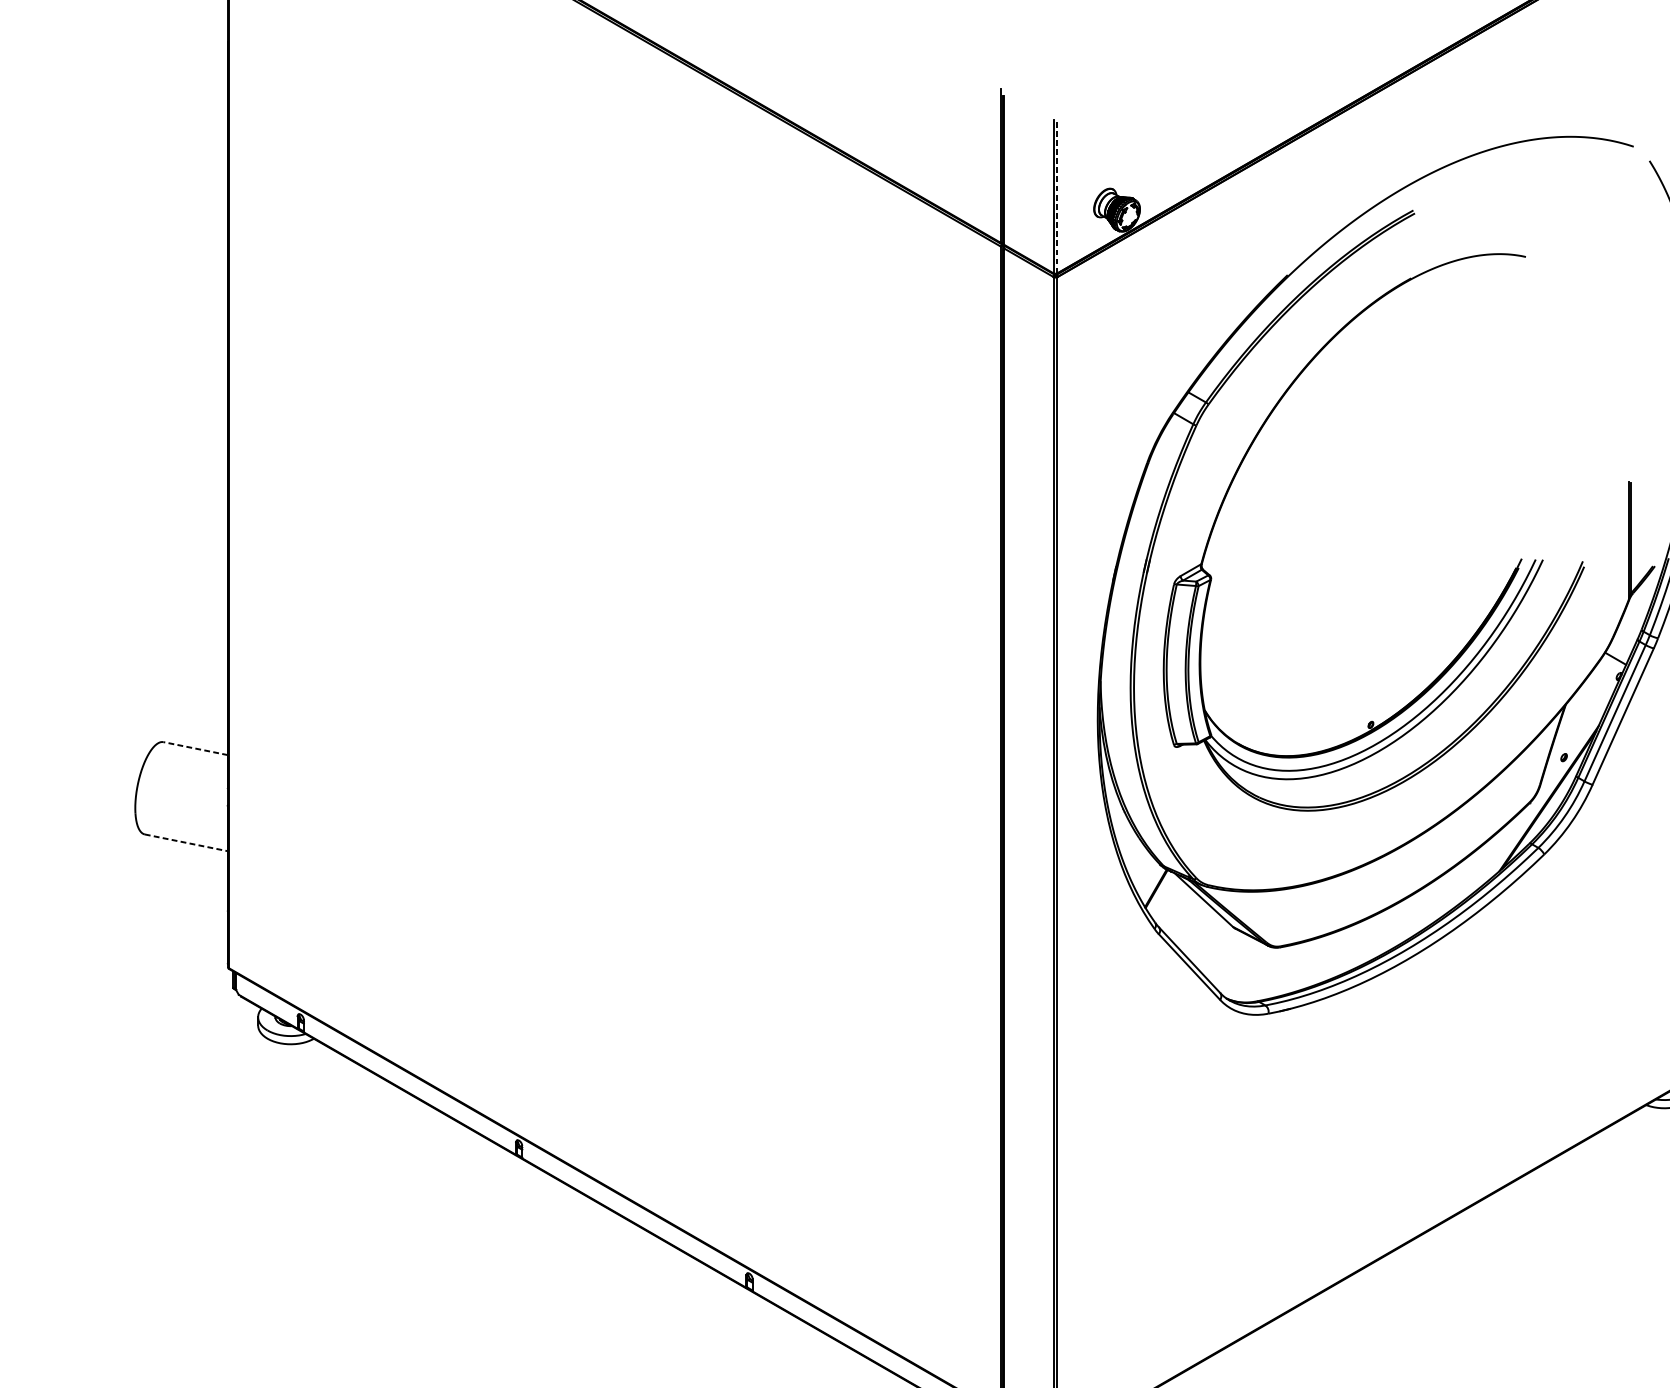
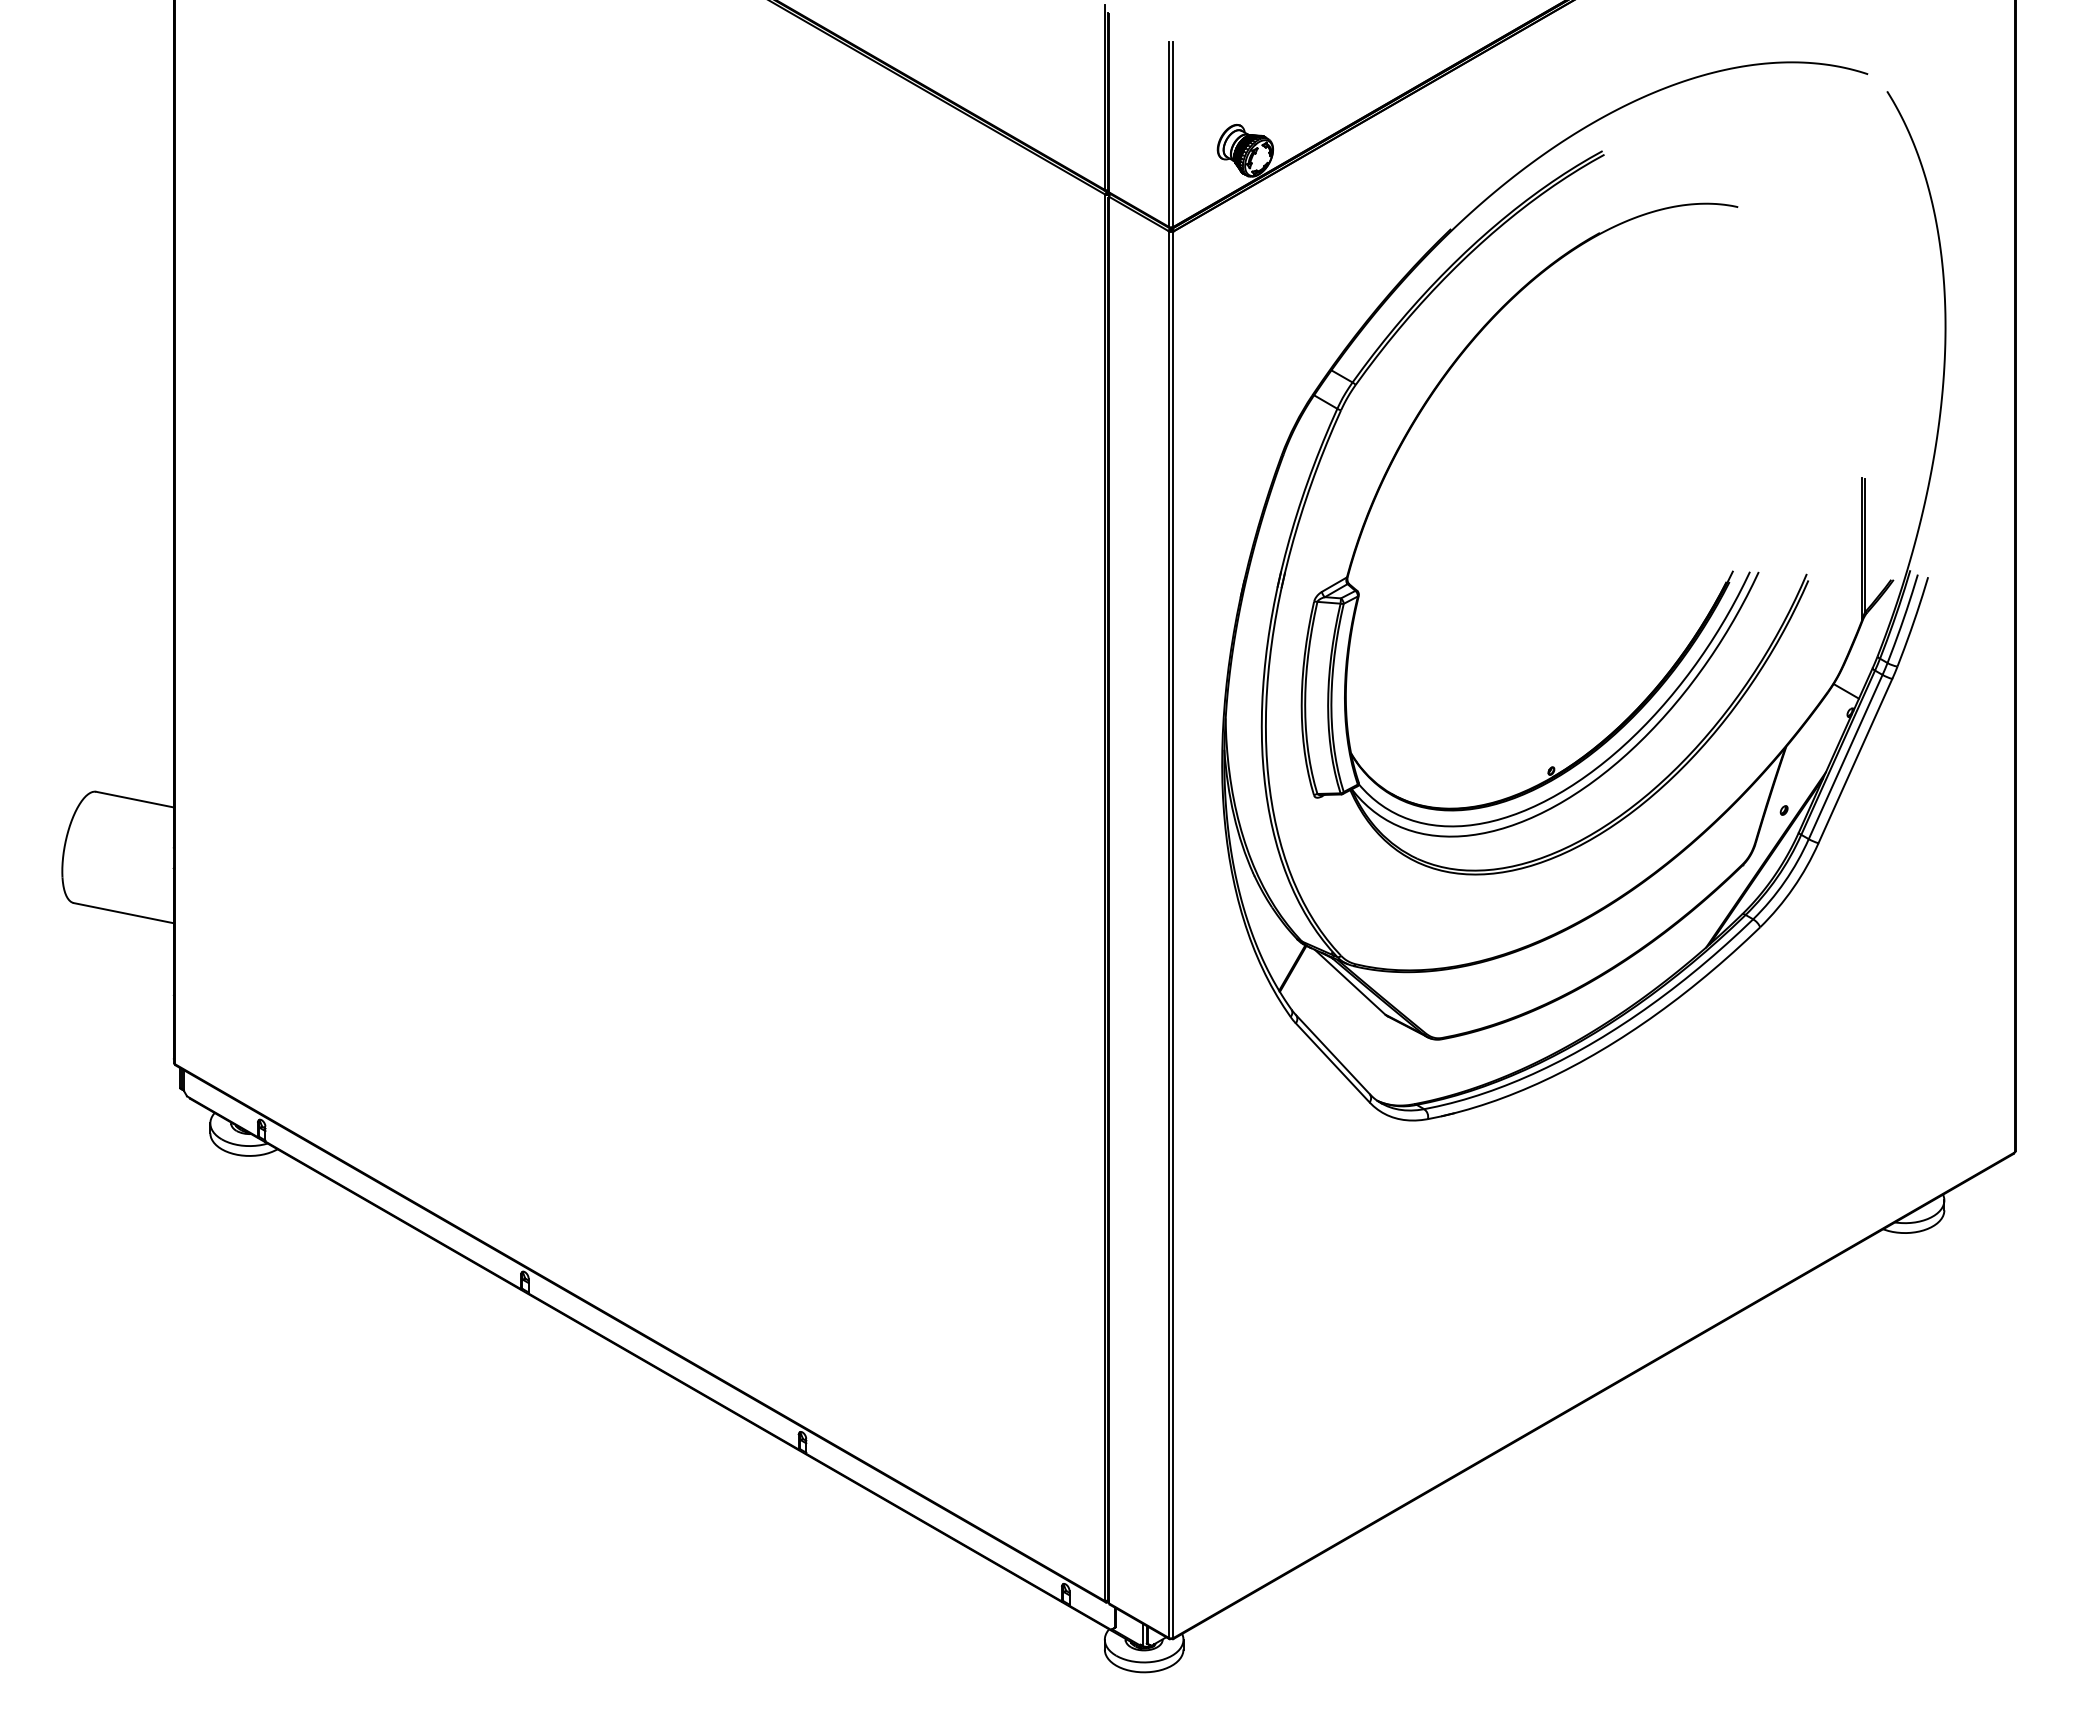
line: (1057, 196) -> (1173, 134), dashed -> solid
line: (196, 748) -> (135, 799), dashed -> solid
line: (186, 843) -> (124, 913), dashed -> solid

